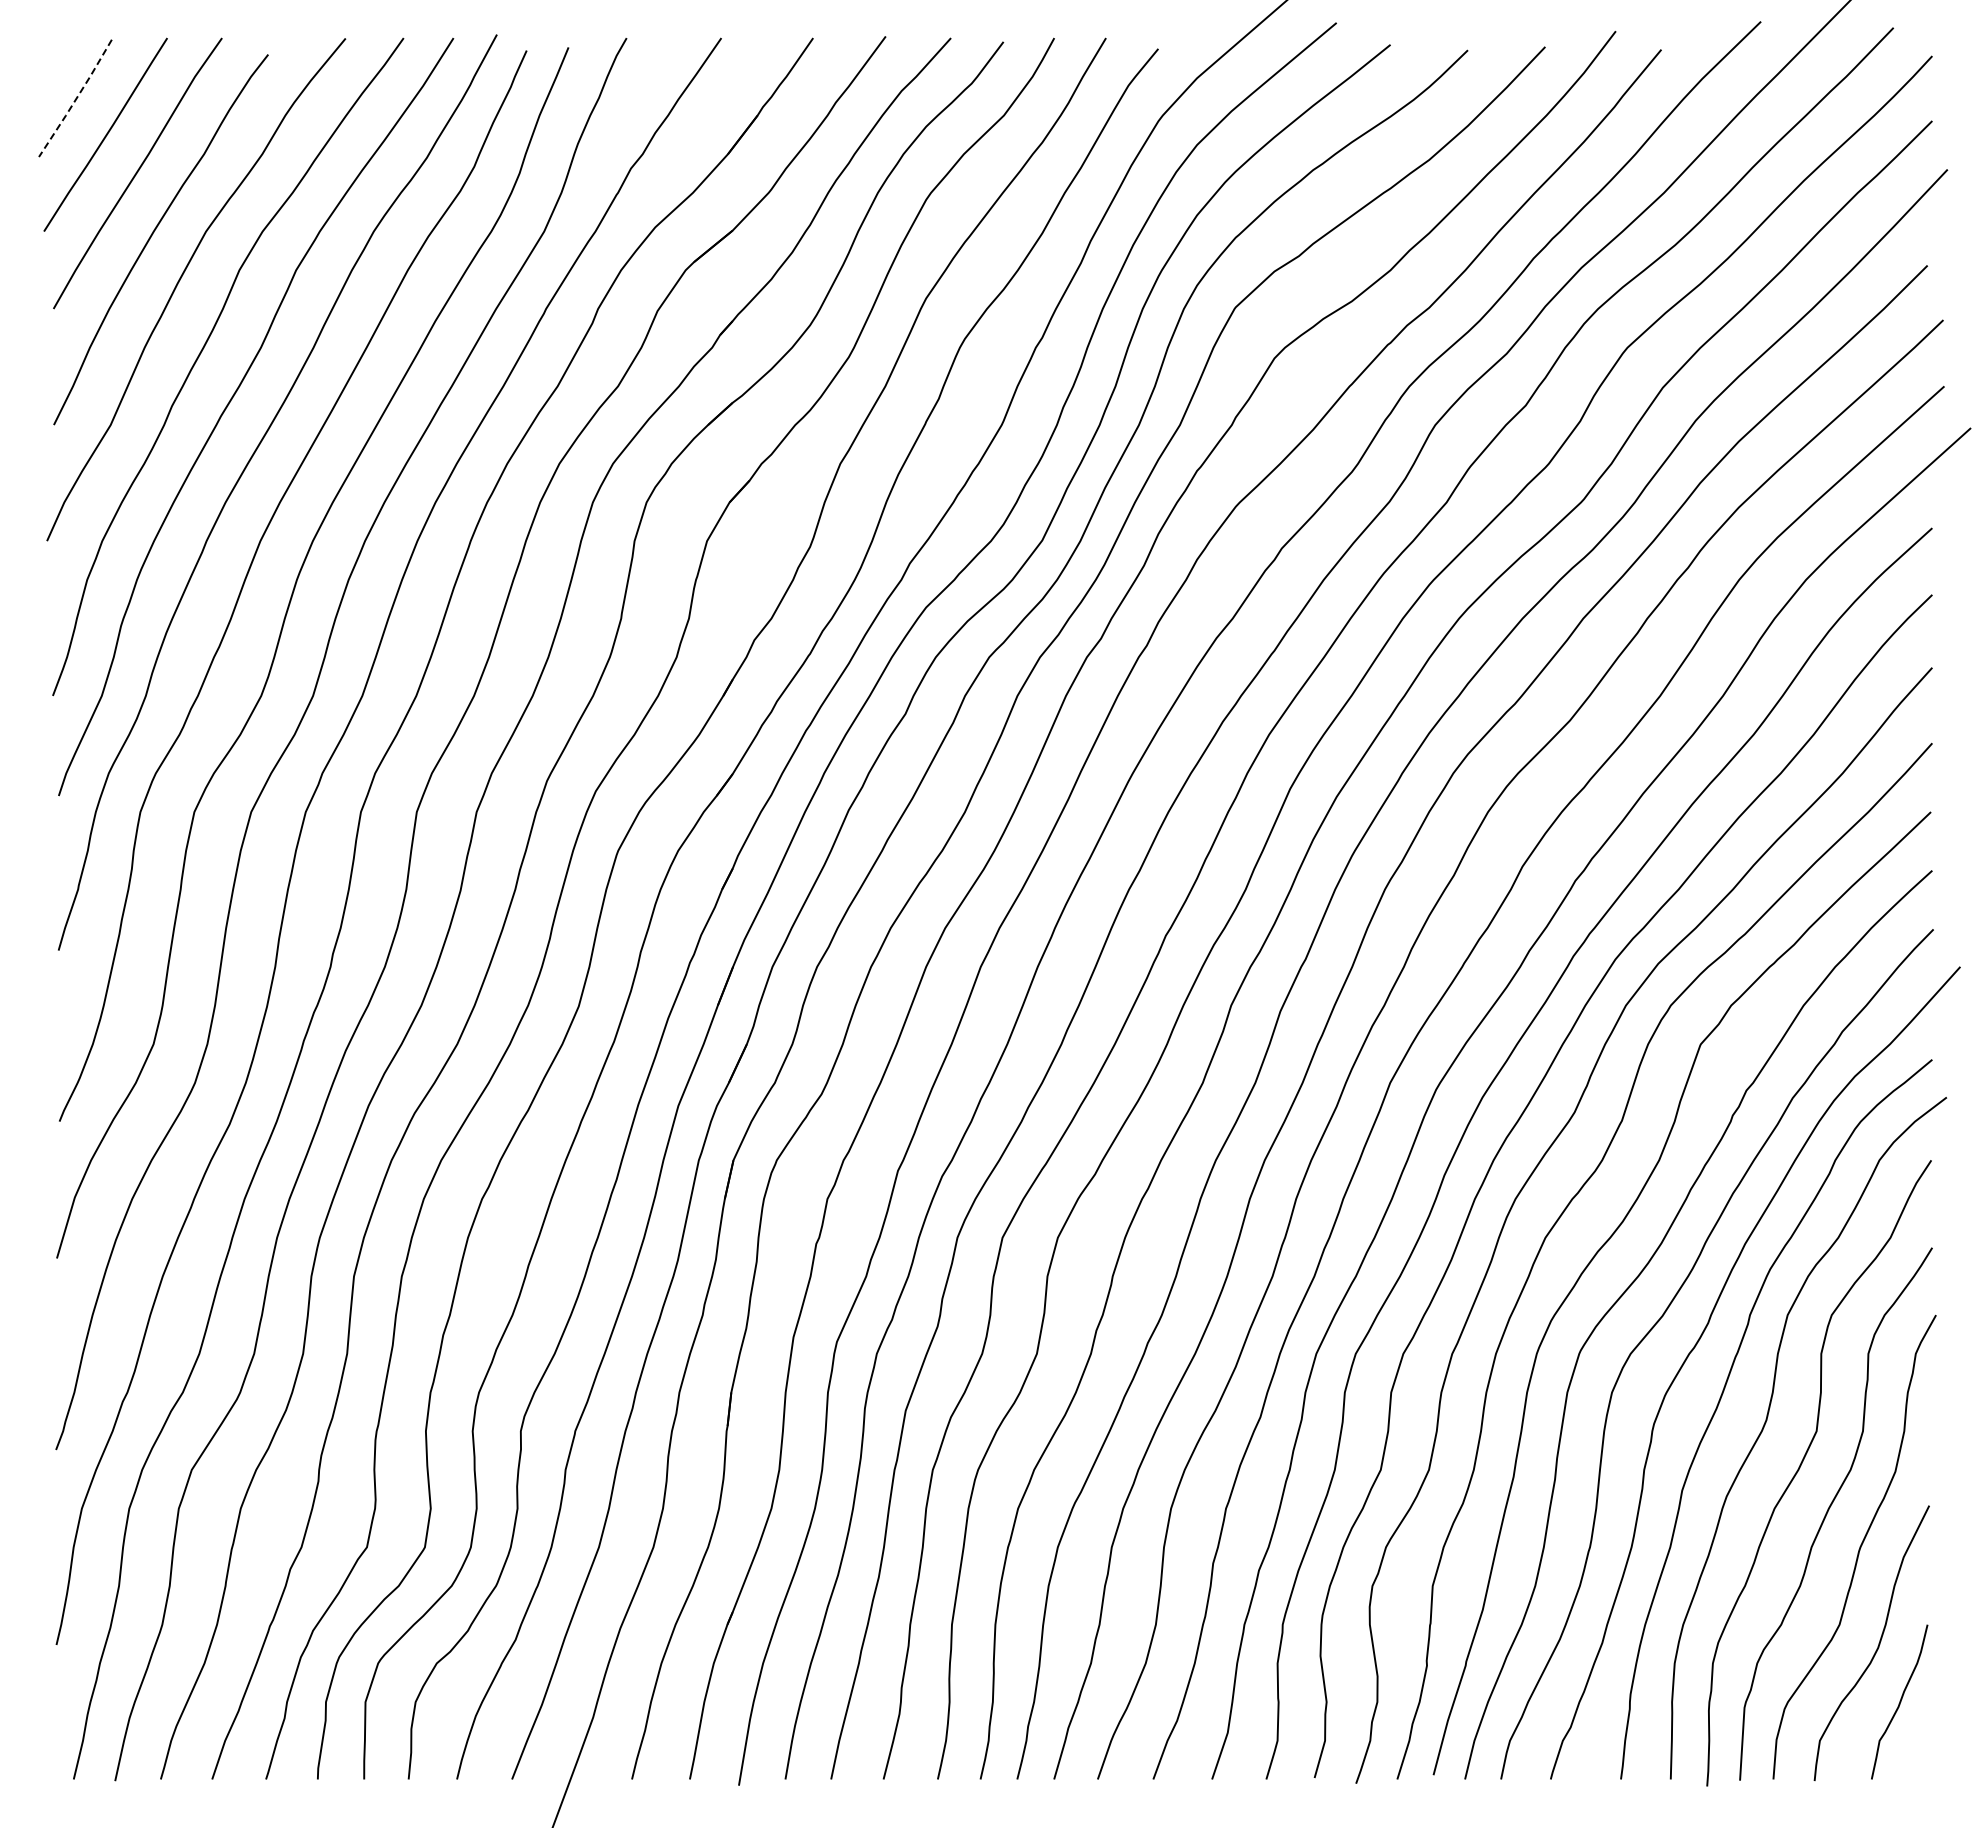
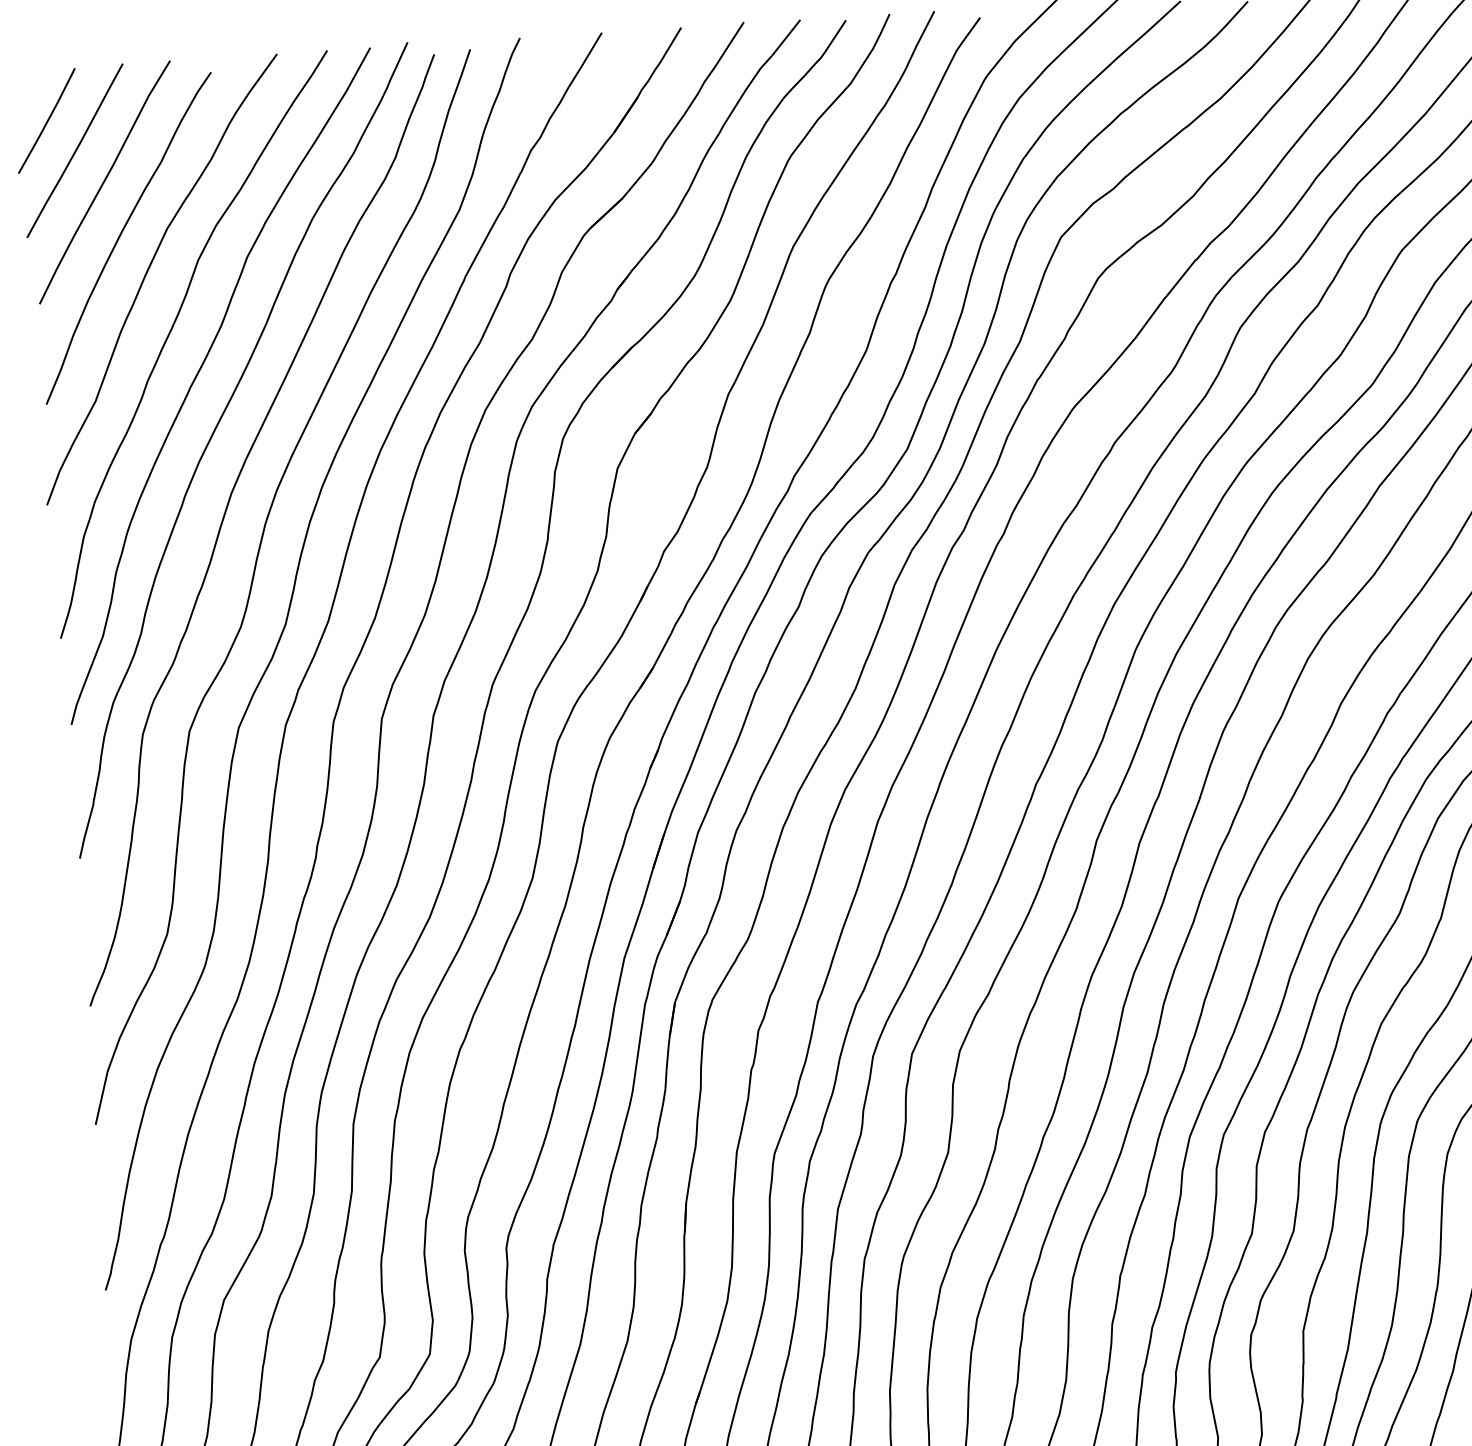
line: (75, 99) -> (46, 121), dashed -> solid

